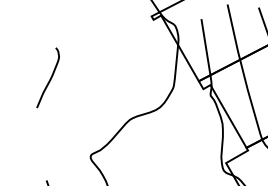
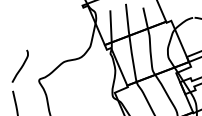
curve: (49, 76) -> (21, 65), moved

